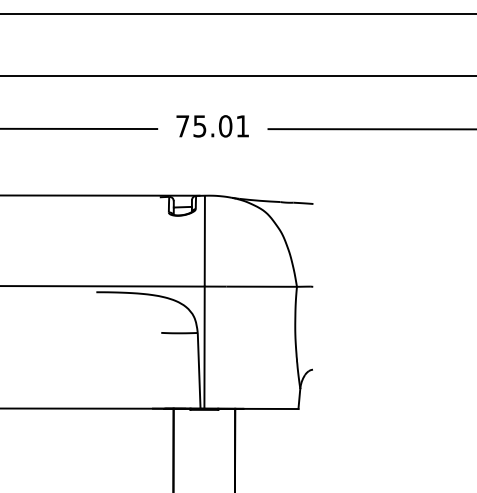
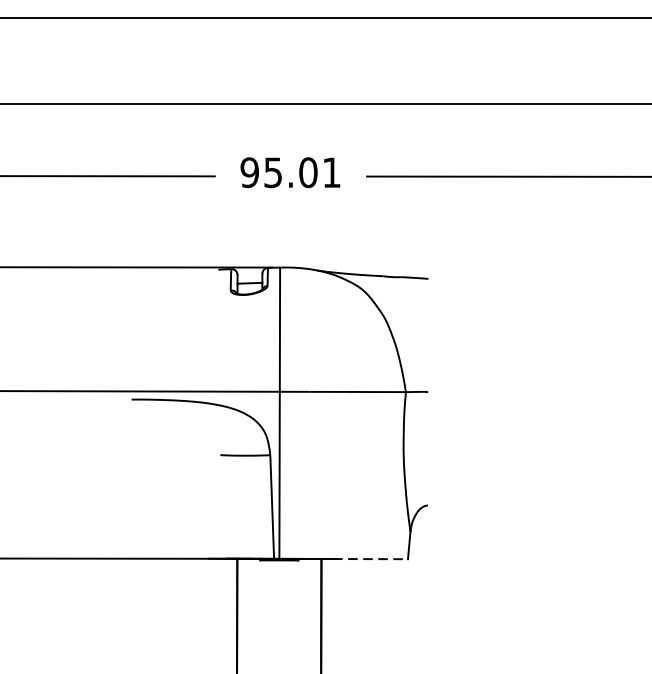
text: (182, 126) -> (249, 172), 75.01 -> 95.01
line: (271, 408) -> (371, 558), solid -> dashed

